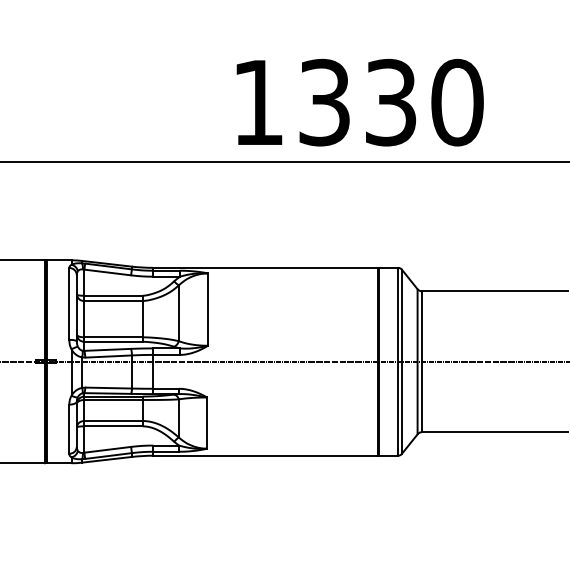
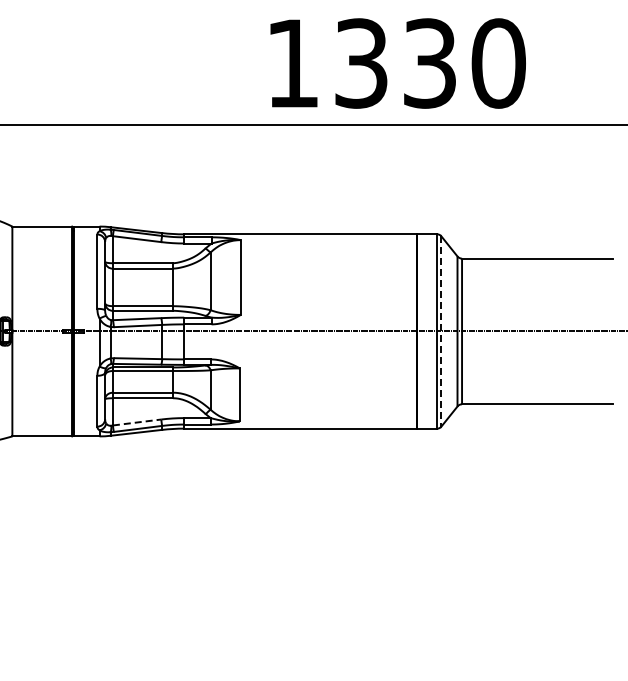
line: (402, 362) -> (441, 332), solid -> dashed
line: (108, 449) -> (137, 422), solid -> dashed

